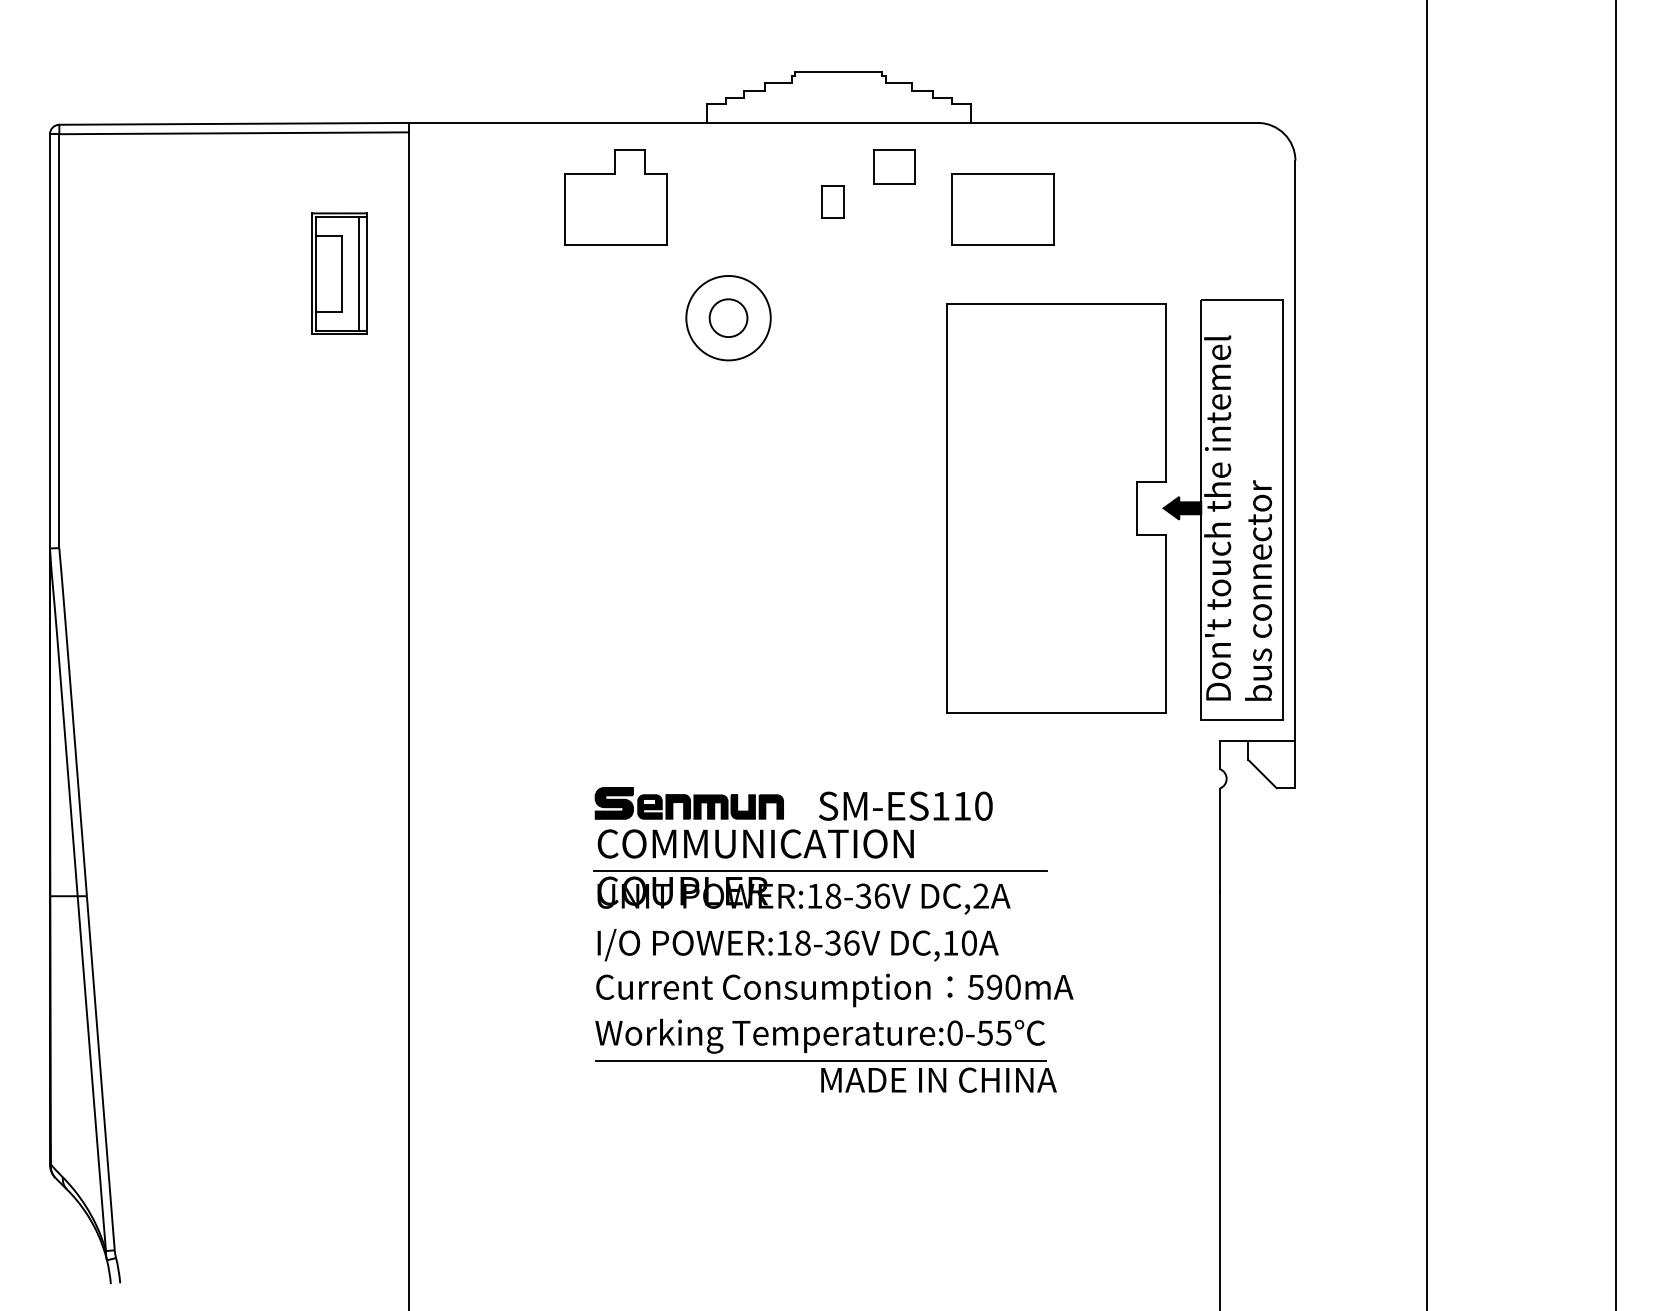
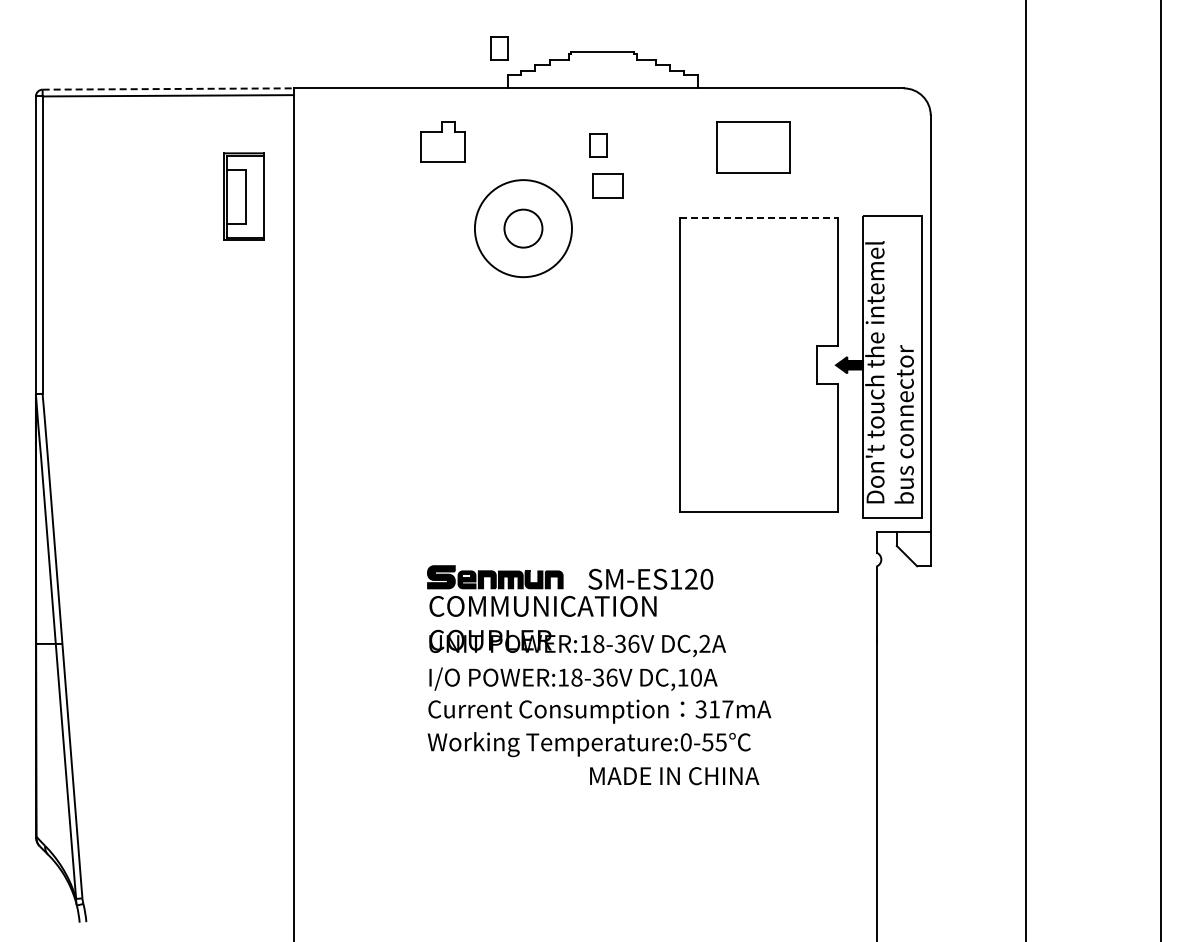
part: (695, 67) -> (499, 48), added
line: (234, 124) -> (168, 89), solid -> dashed
part: (894, 166) -> (607, 185), moved
part: (615, 196) -> (442, 141), size x0.6
part: (1002, 209) -> (753, 147), moved
line: (358, 273) -> (257, 196), removed
line: (1055, 304) -> (758, 218), solid -> dashed
circle: (728, 317) -> (523, 228), size x1.4
circle: (728, 317) -> (523, 228), size x1.6
text: (962, 805) -> (691, 578), SM-ES110 -> SM-ES120
line: (820, 871) -> (589, 626), removed
text: (994, 987) -> (714, 709), 590mA -> 317mA
line: (820, 1061) -> (589, 762), removed

